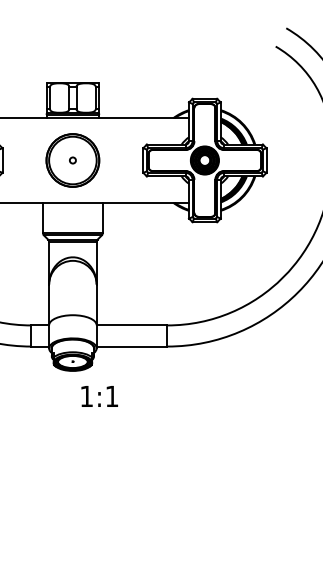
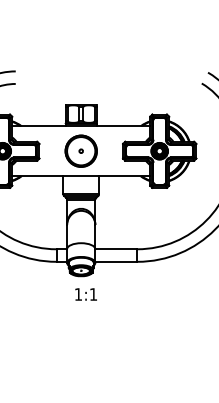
text: (98, 396) -> (85, 294), moved

